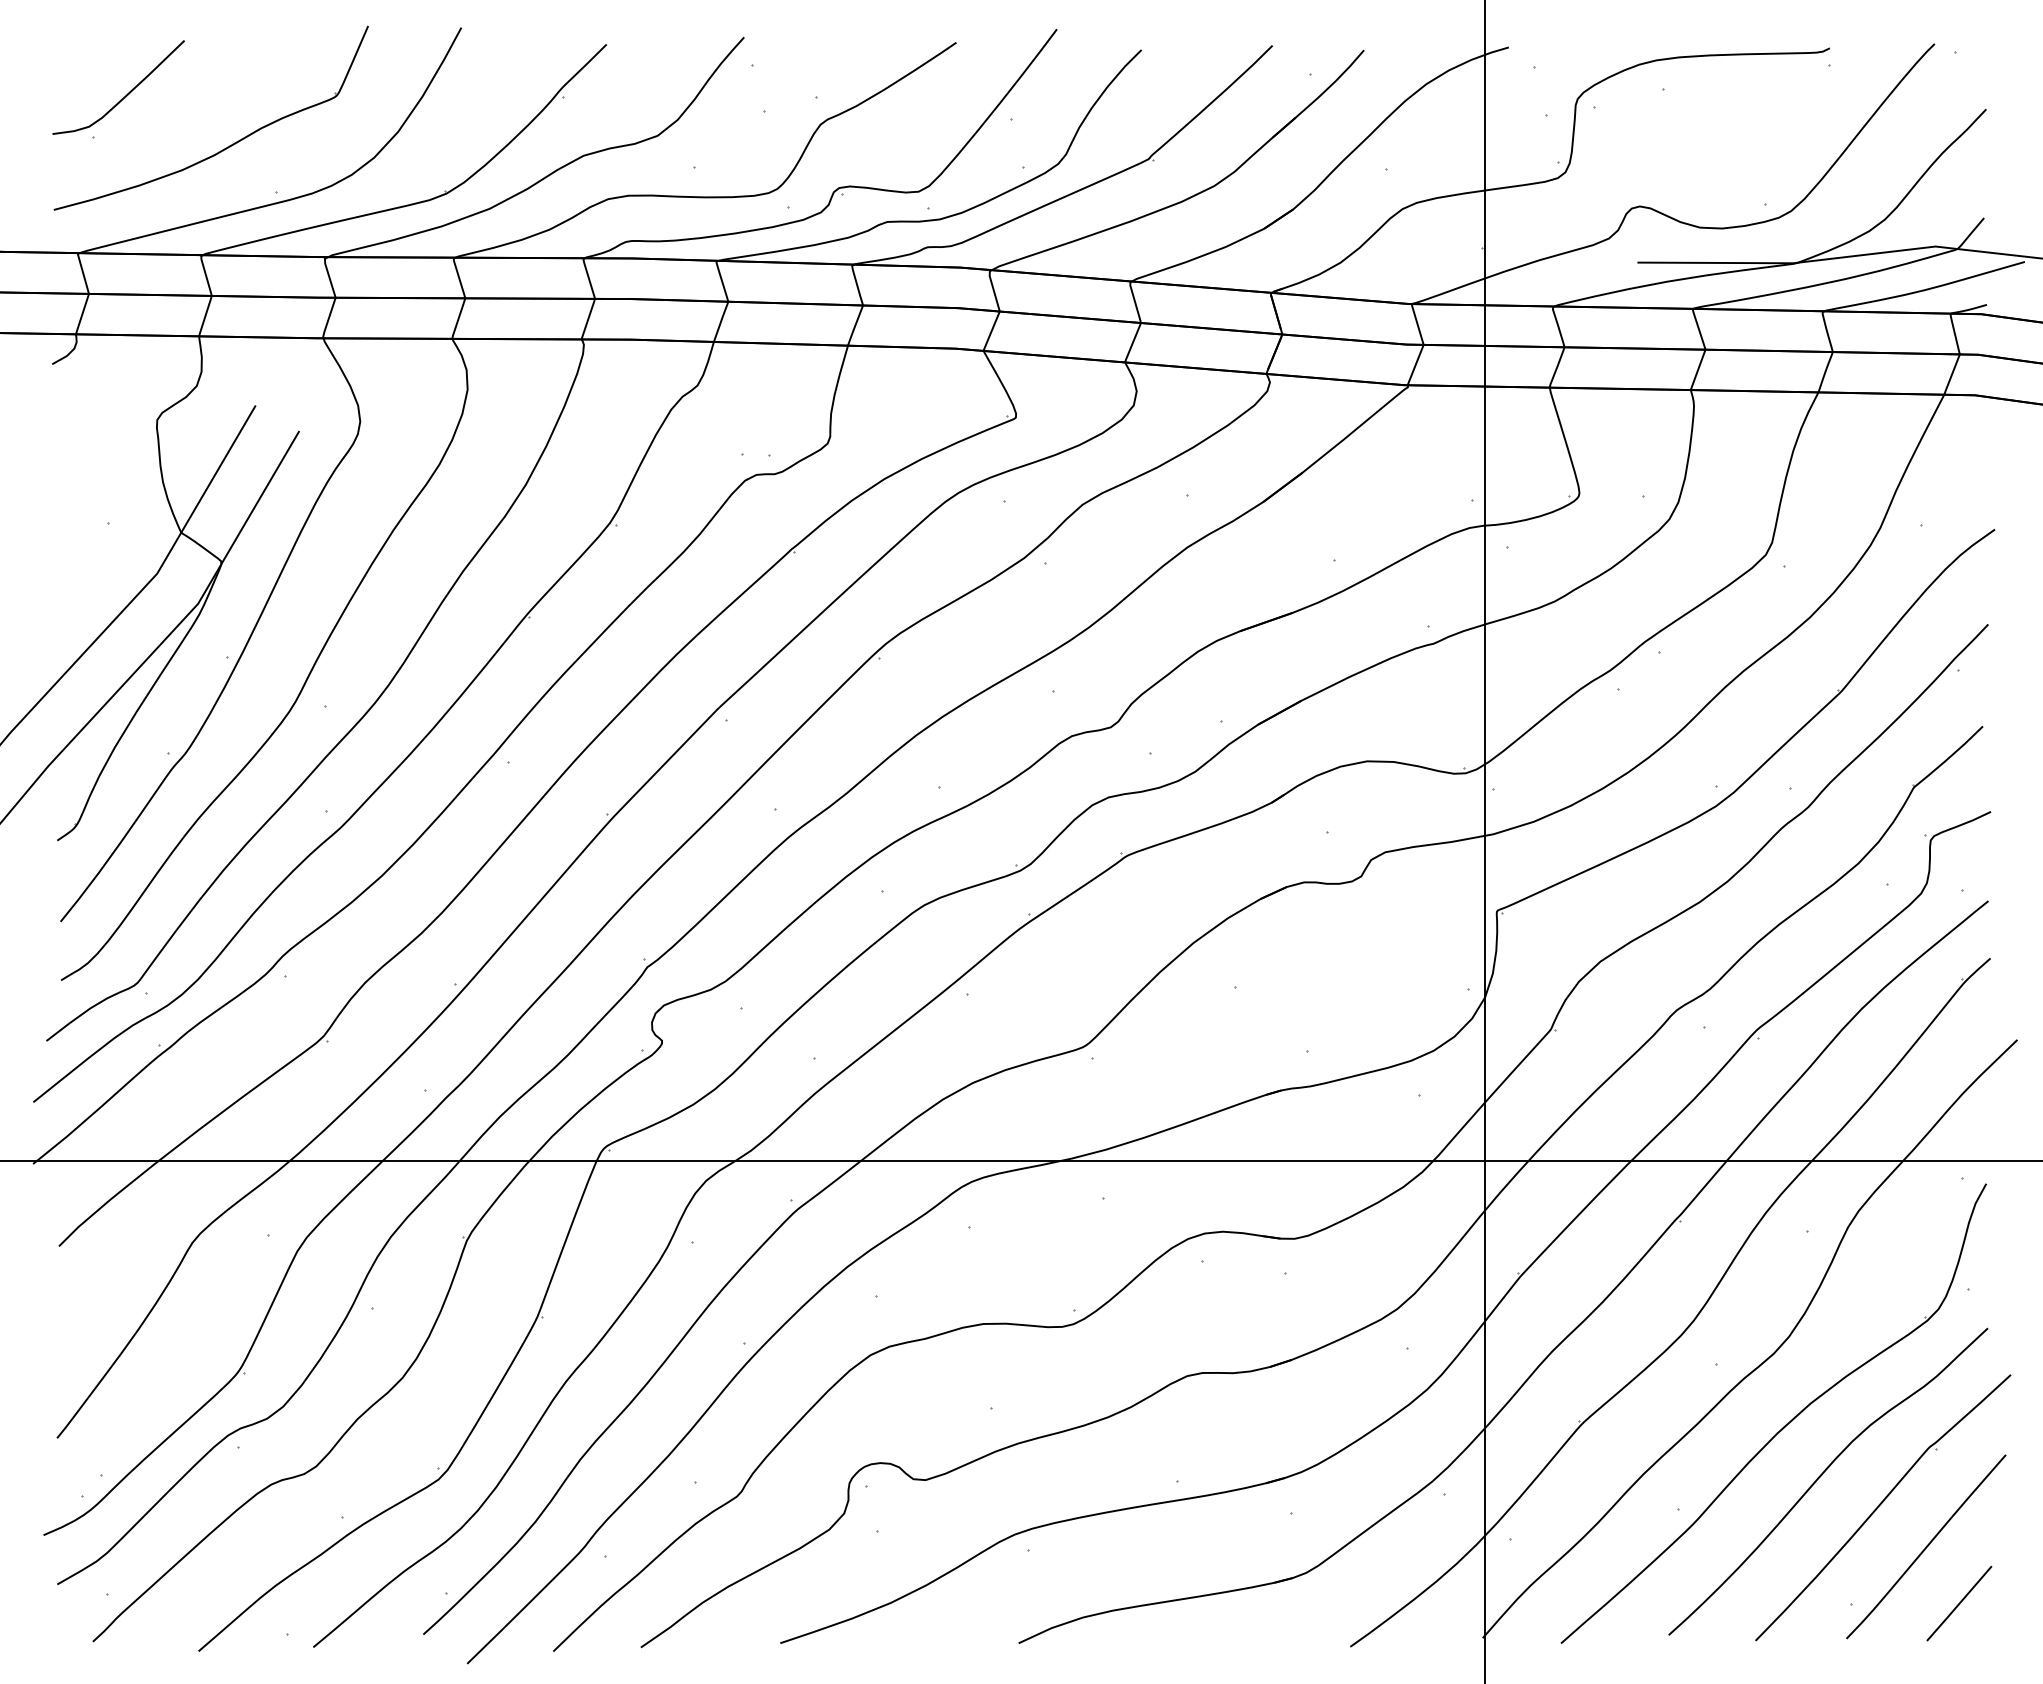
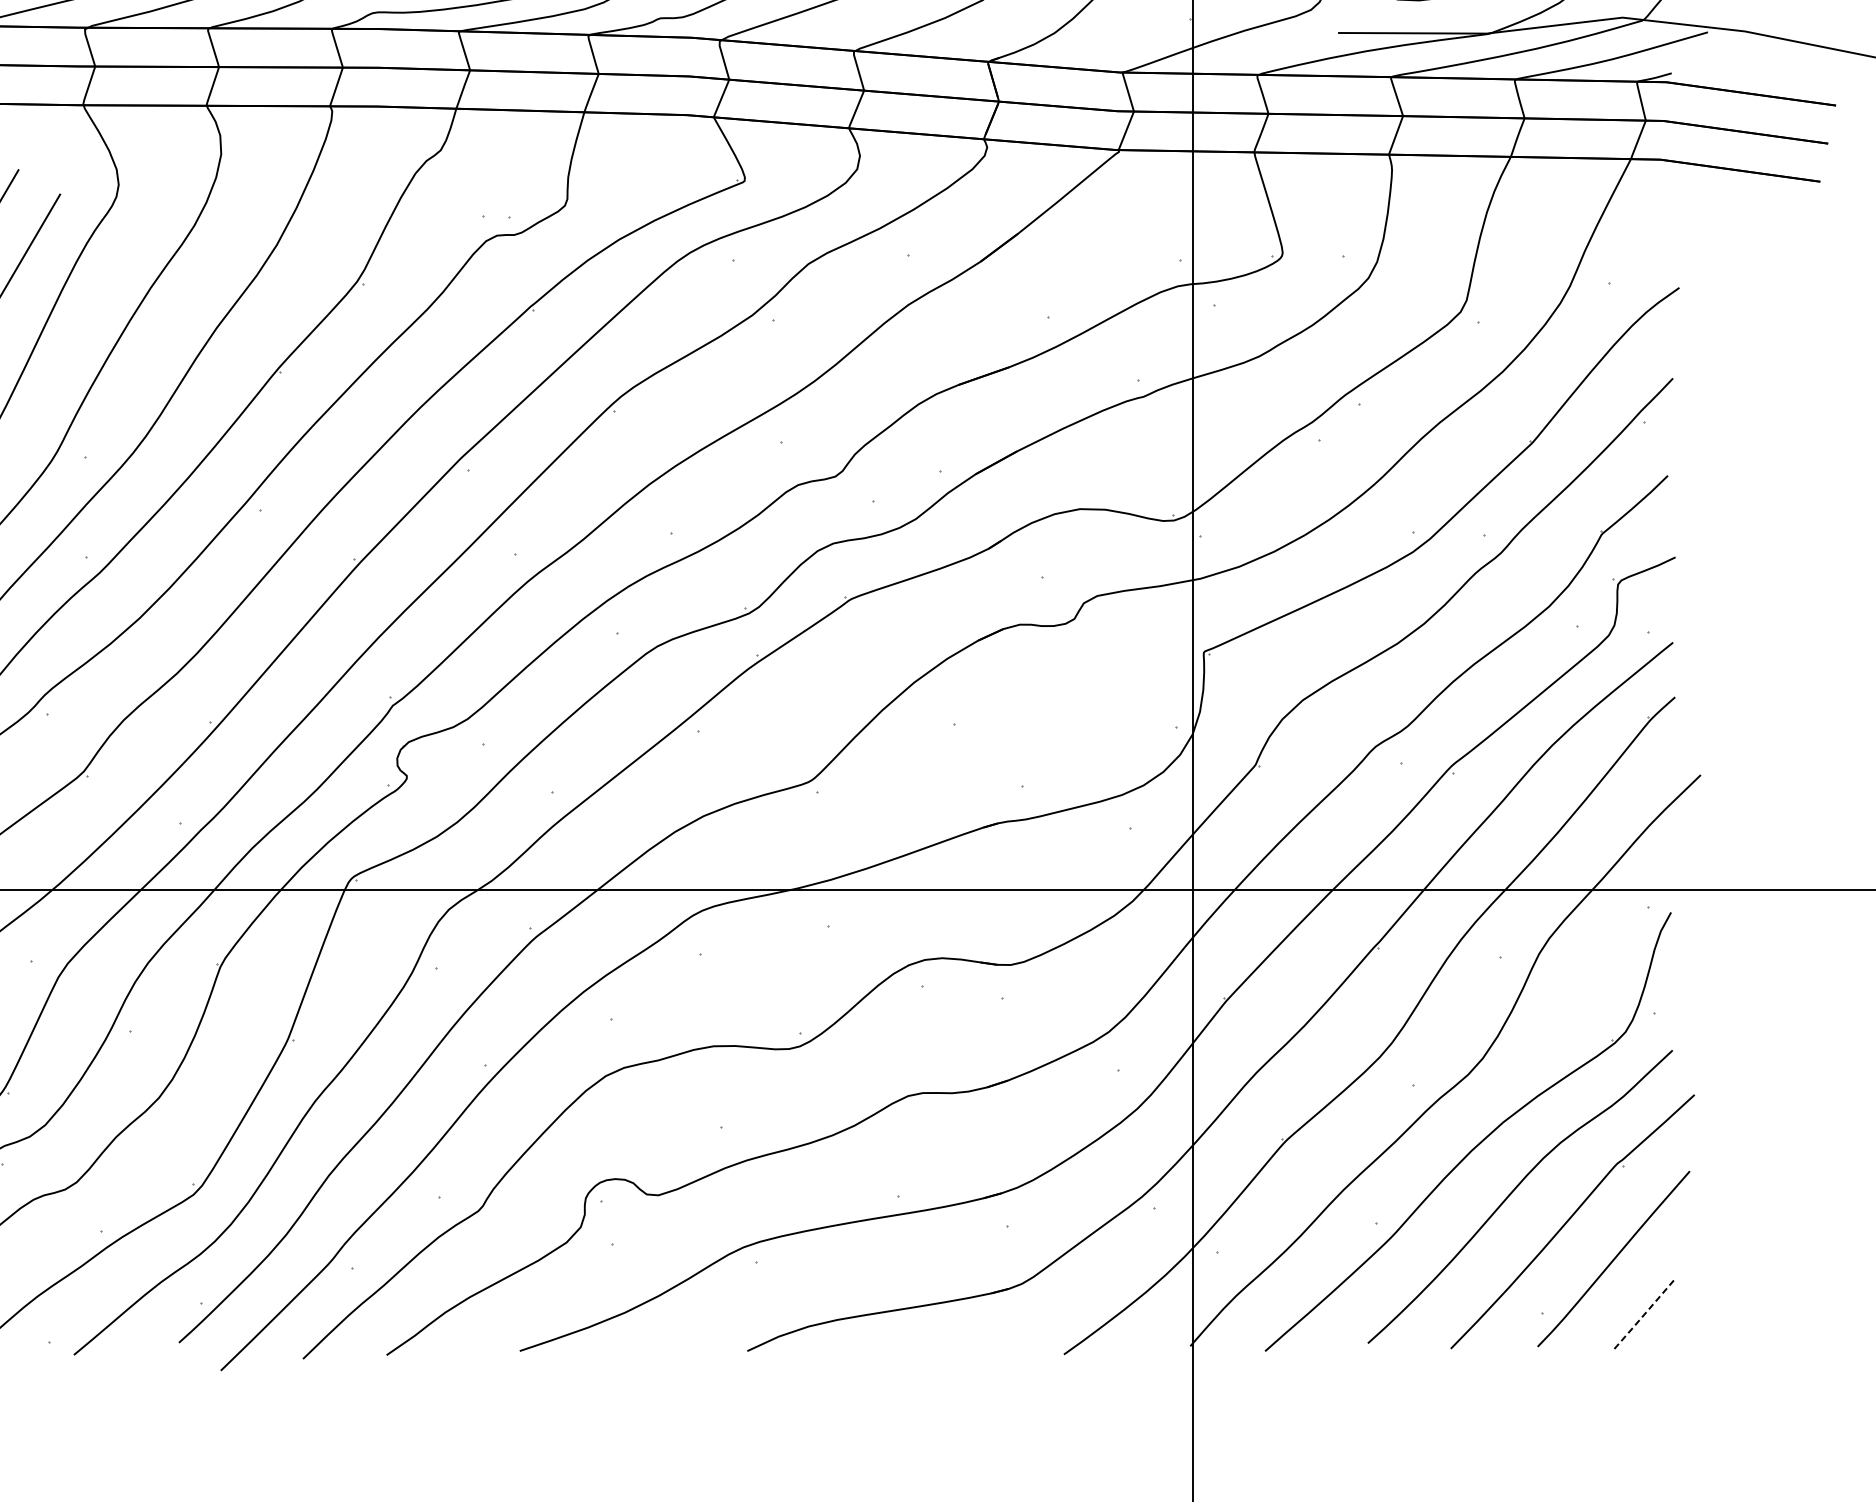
line: (1959, 1604) -> (1645, 1314), solid -> dashed

